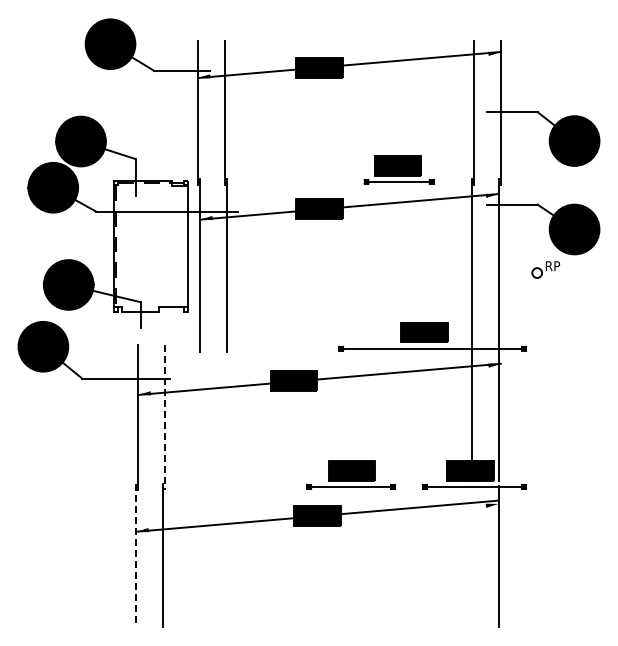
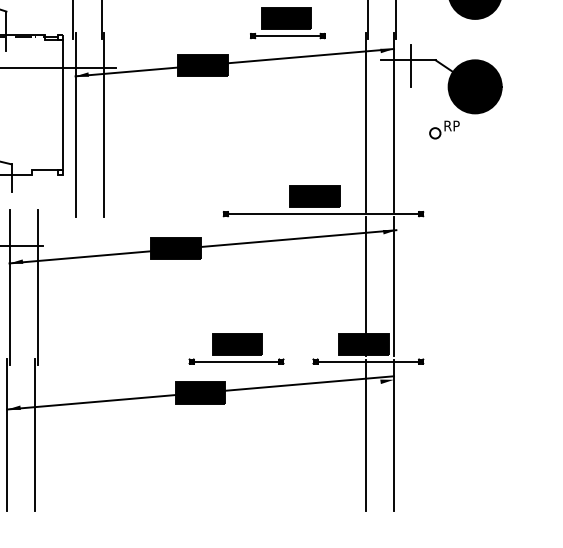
line: (514, 209) -> (411, 65), added
line: (164, 417) -> (37, 287), dashed -> solid
line: (136, 555) -> (7, 434), dashed -> solid
line: (472, 555) -> (366, 434), added

